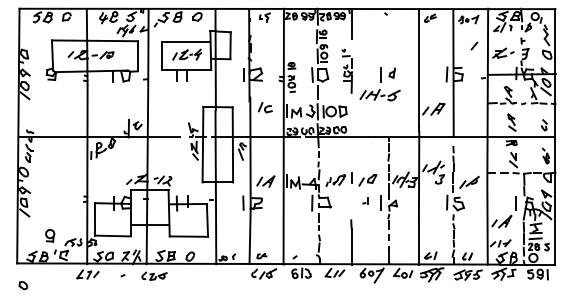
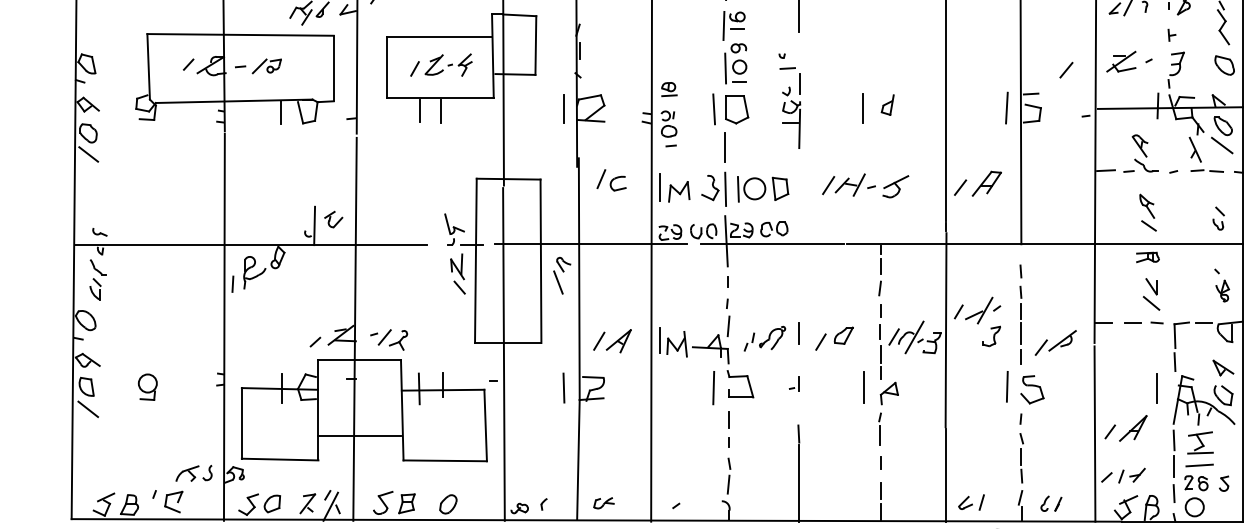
line: (474, 45) -> (1066, 68), moved
part: (379, 95) -> (864, 186), moved
part: (365, 200) -> (794, 382), moved
part: (50, 235) -> (148, 386), moved

